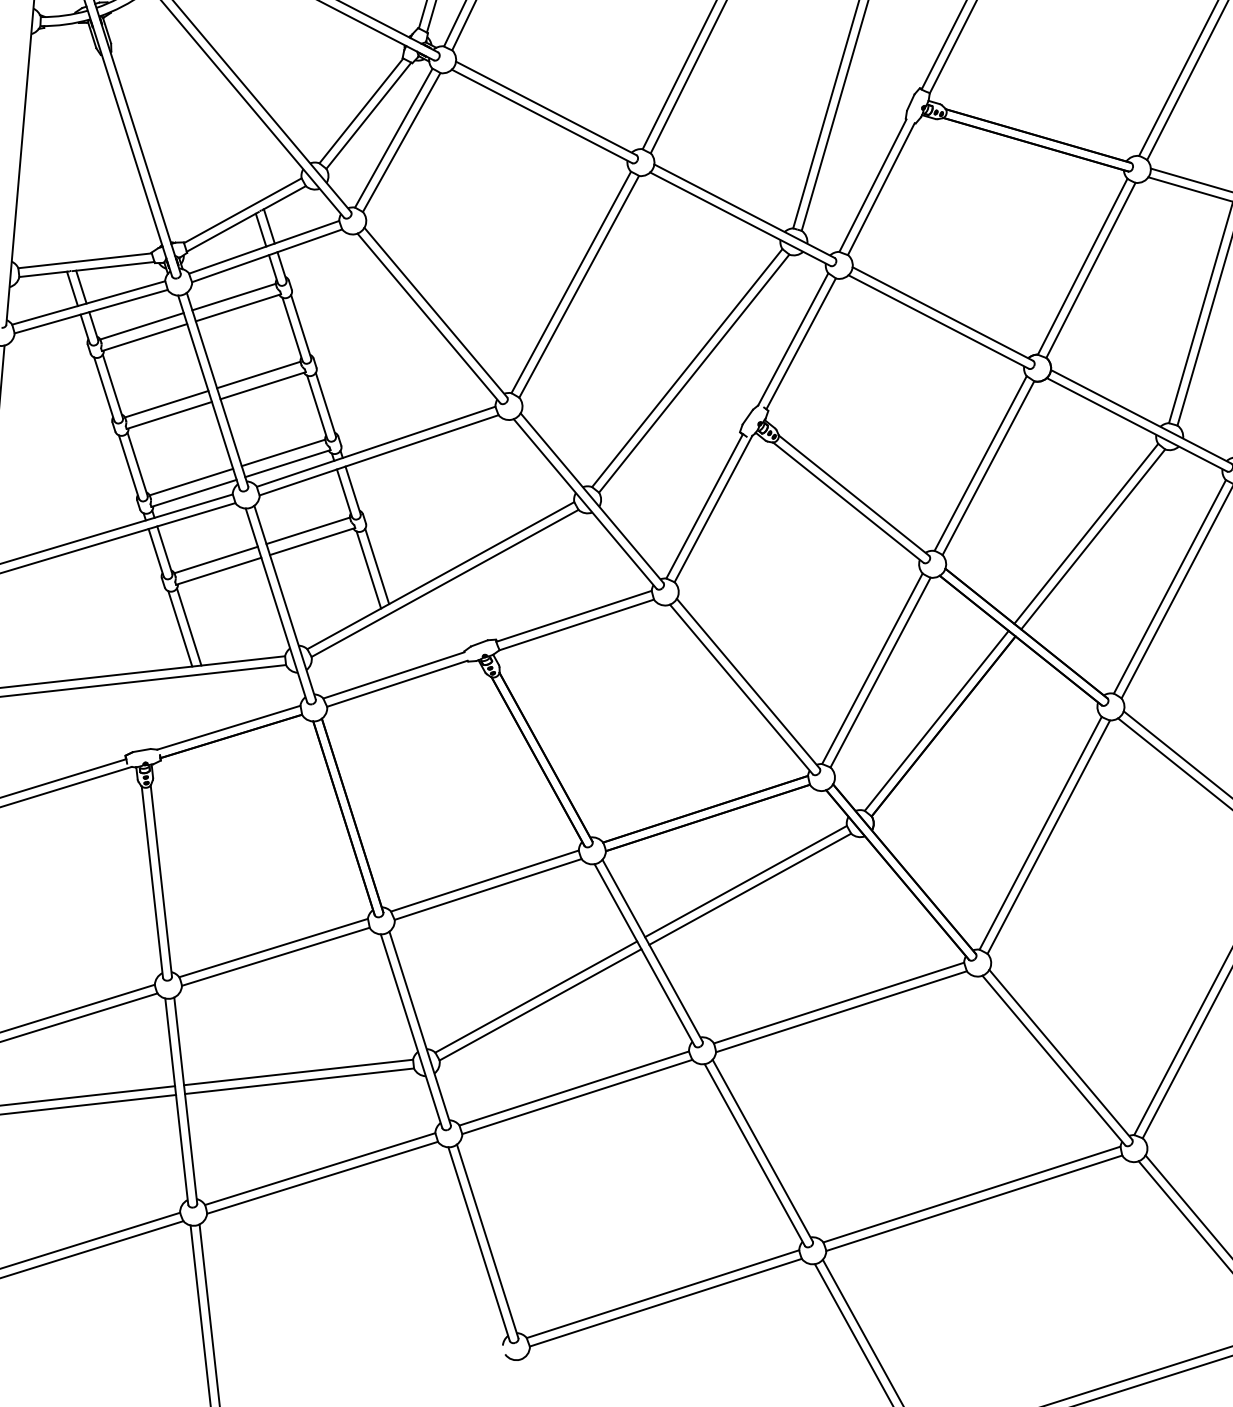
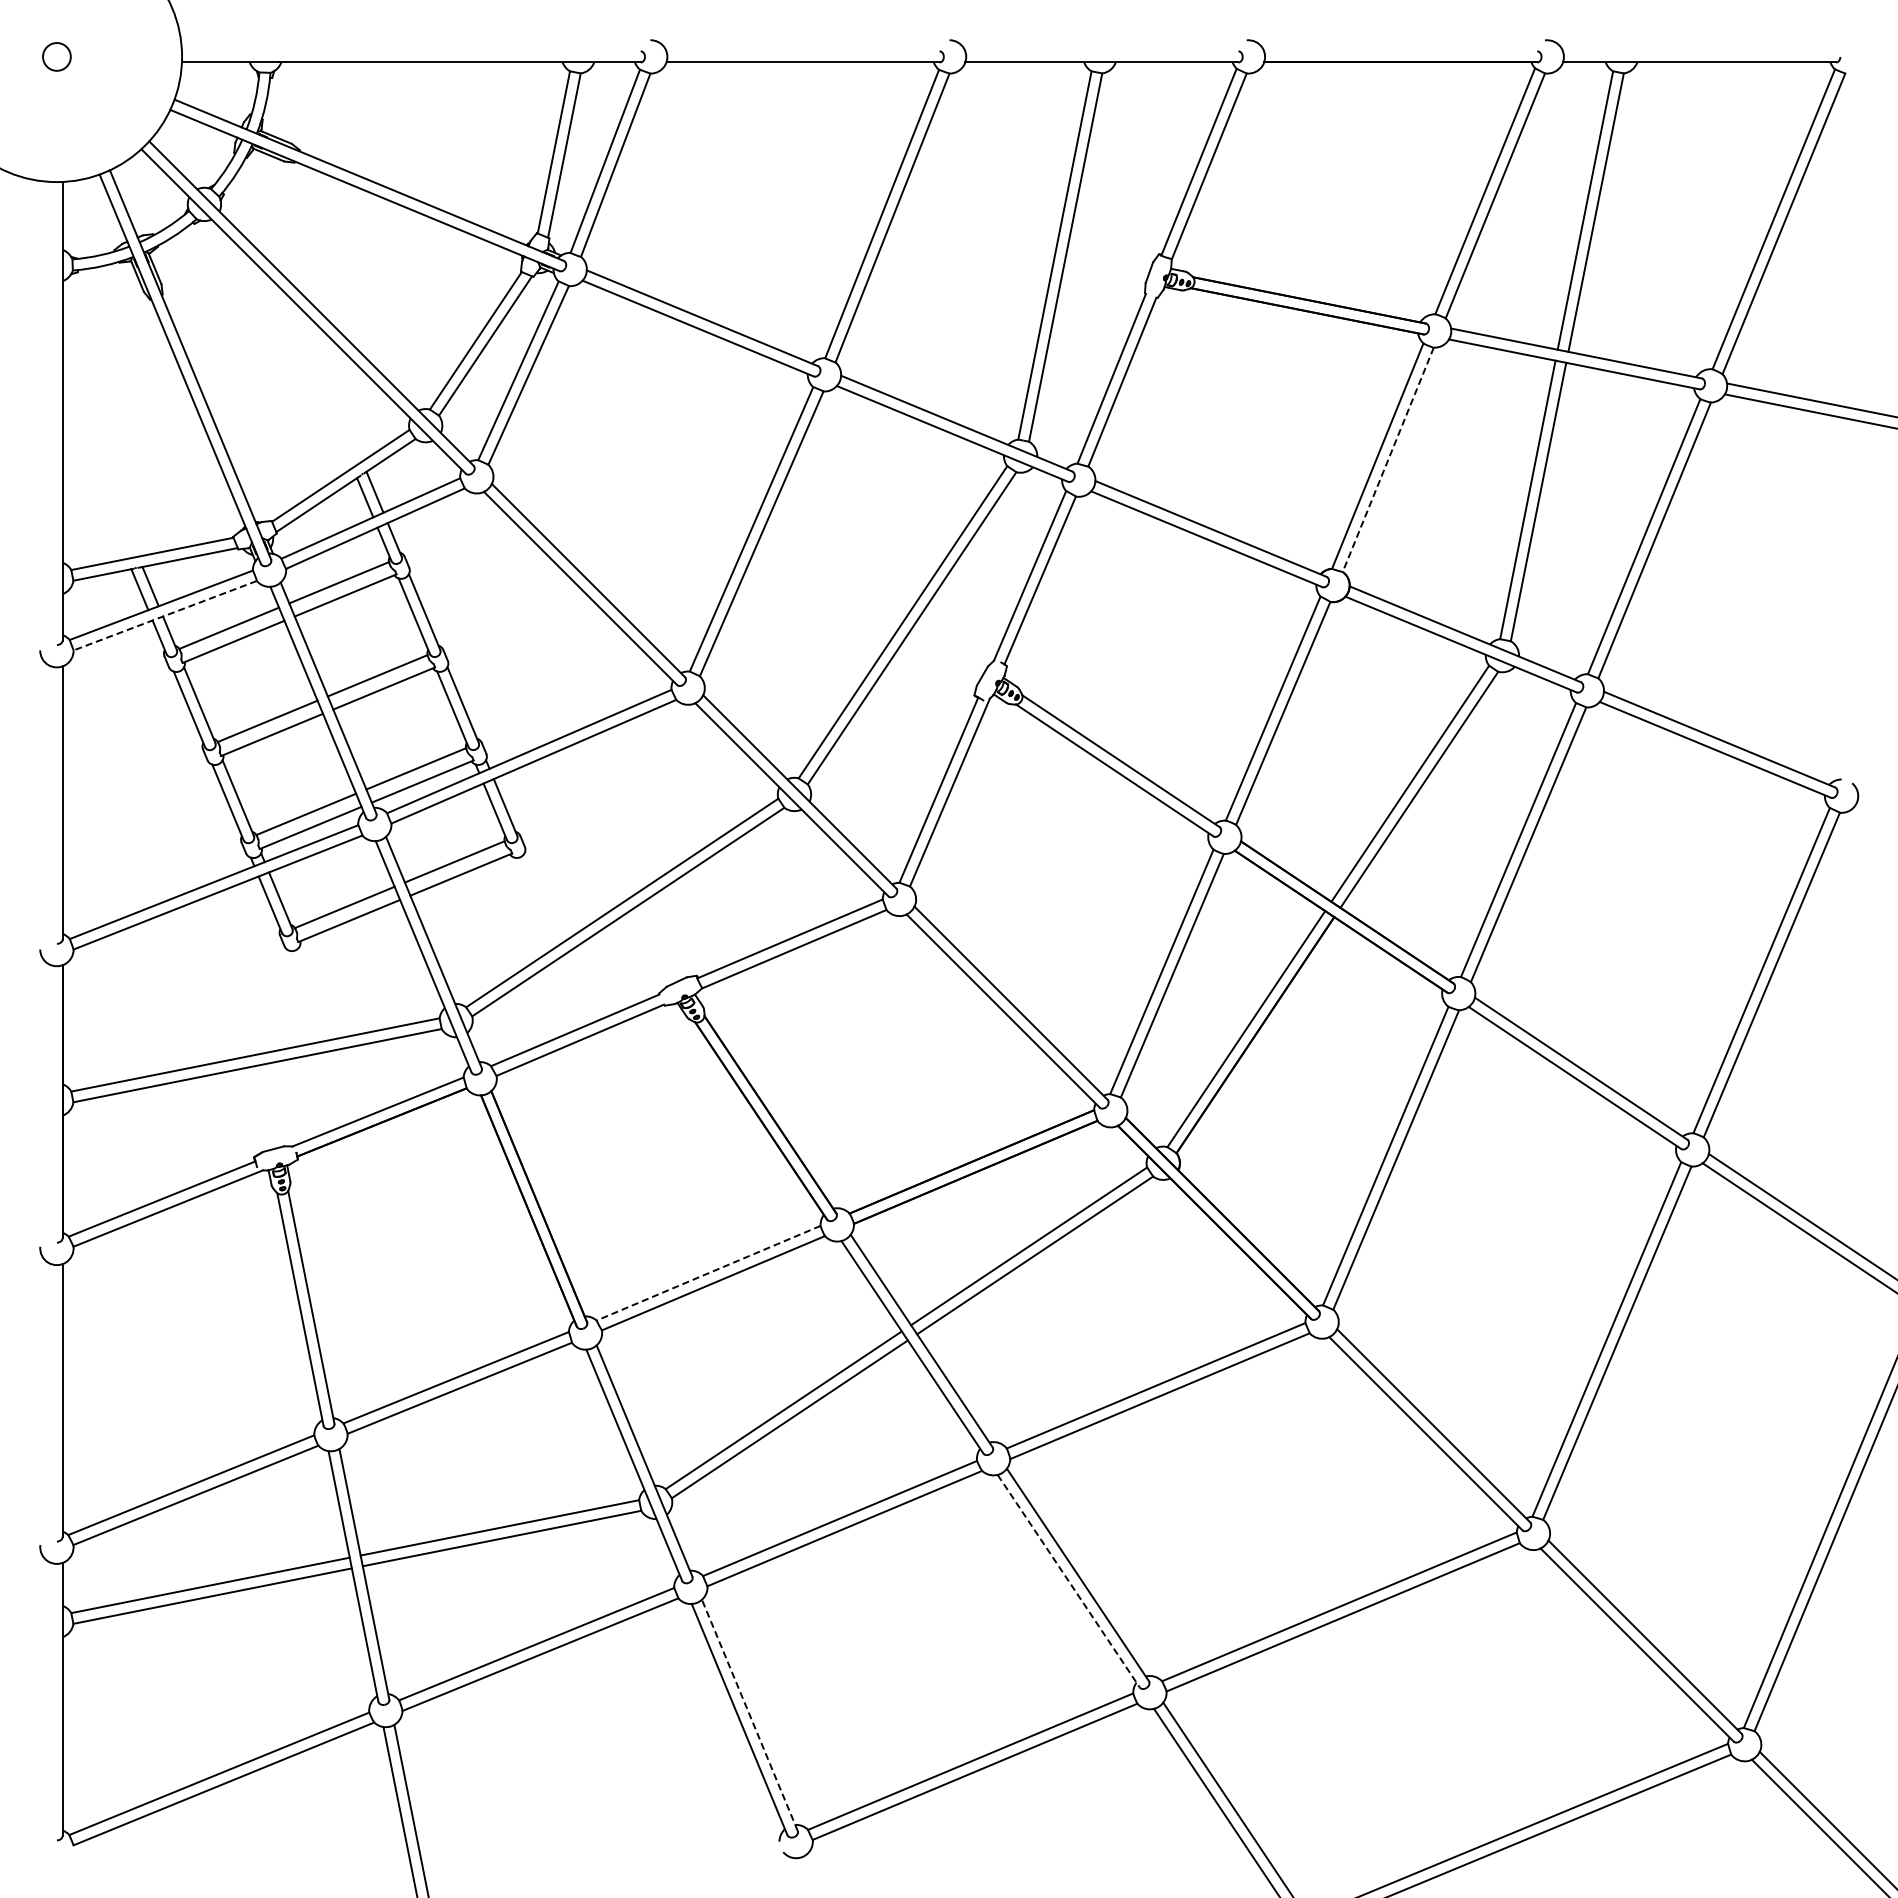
line: (1091, 270) -> (1388, 460), solid -> dashed
line: (91, 311) -> (165, 615), solid -> dashed
line: (376, 566) -> (542, 898), removed
line: (369, 569) -> (533, 903), removed
line: (188, 626) -> (318, 992), removed
line: (179, 628) -> (307, 995), removed
line: (484, 881) -> (708, 1273), solid -> dashed
line: (754, 1155) -> (1068, 1581), solid -> dashed
line: (487, 1240) -> (749, 1714), solid -> dashed

